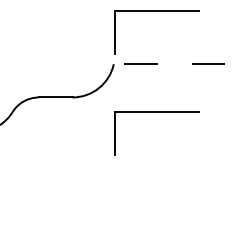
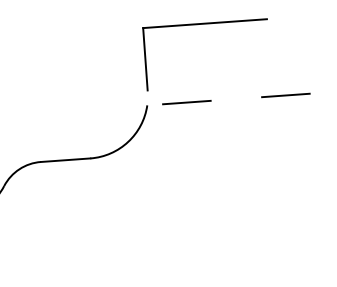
part: (156, 112) -> (214, 171), removed

